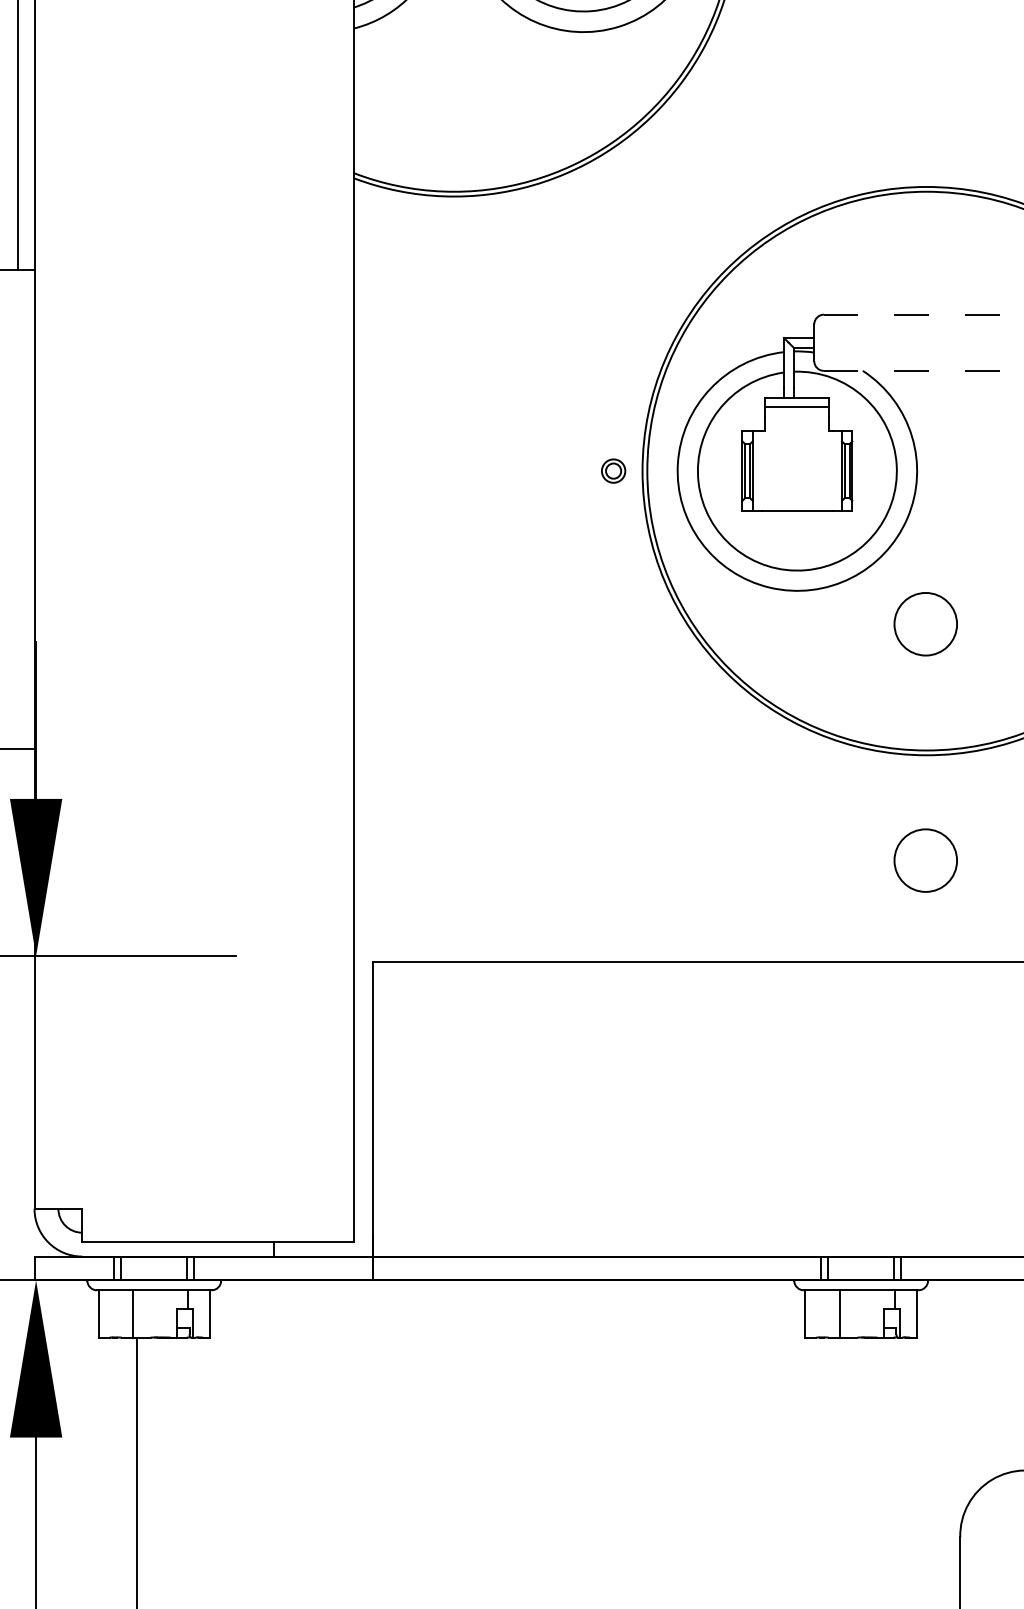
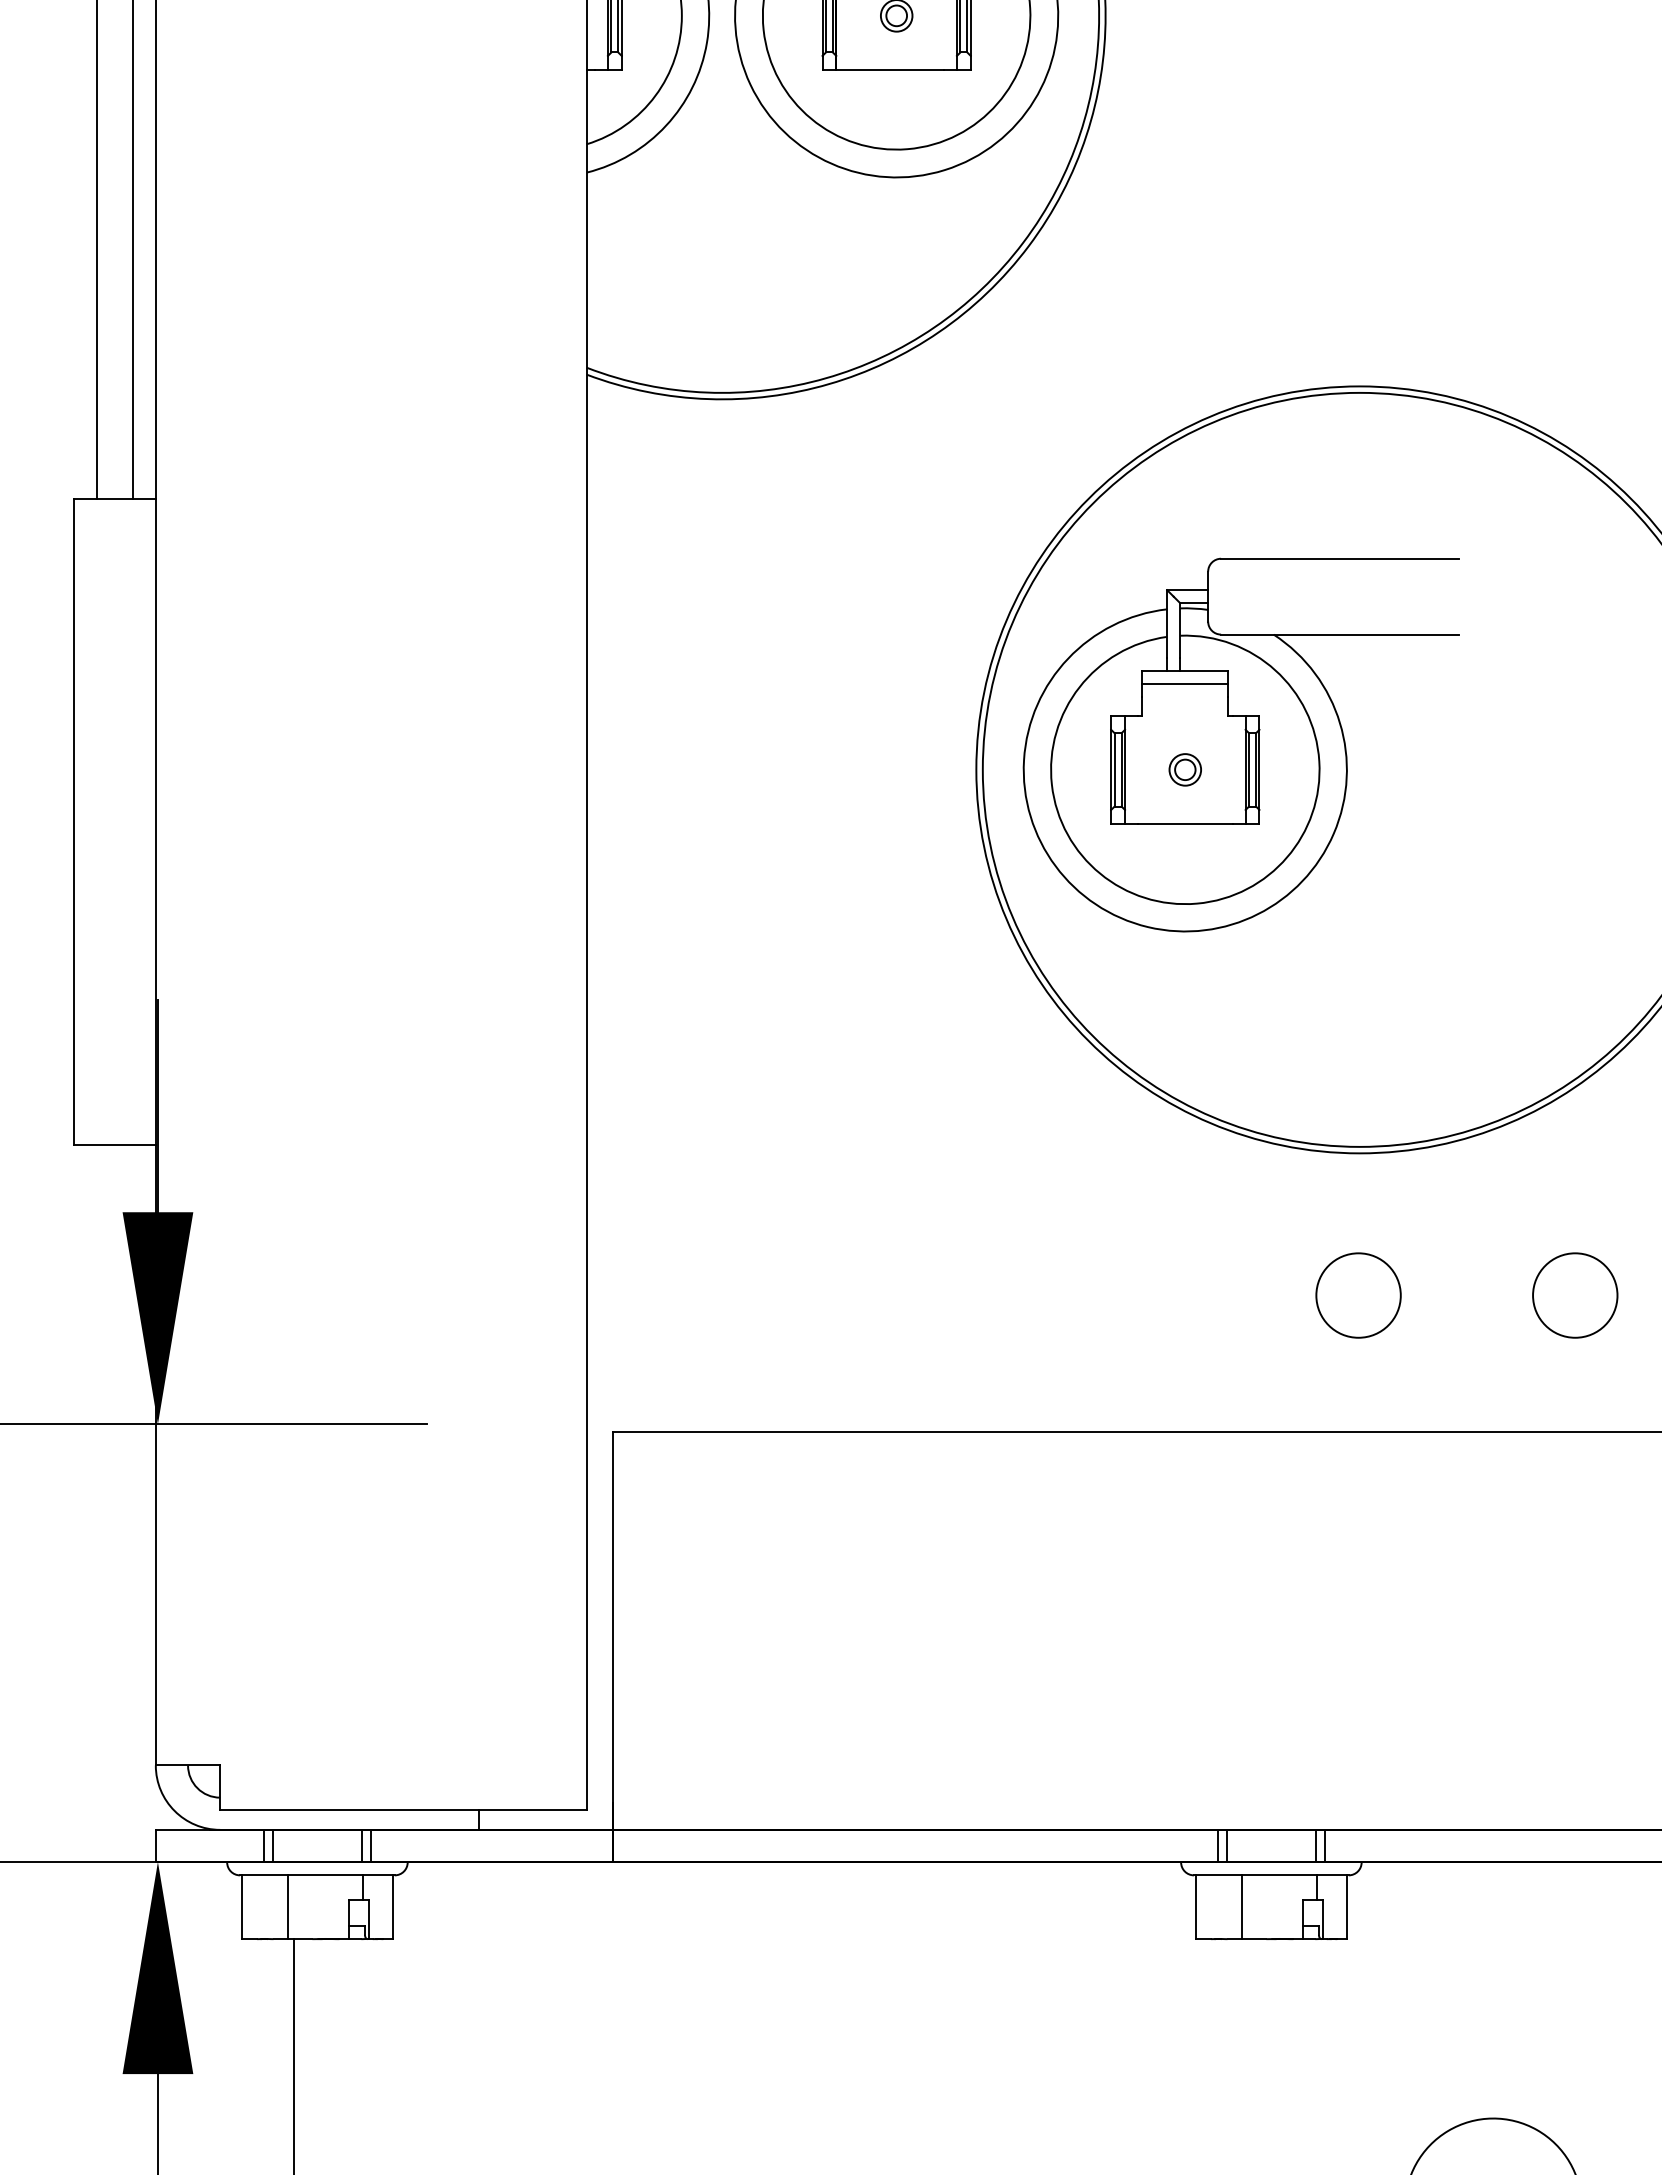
line: (912, 314) -> (1340, 558), dashed -> solid
line: (912, 370) -> (1340, 634), dashed -> solid
part: (613, 470) -> (1184, 769), moved
circle: (925, 624) -> (1358, 976), removed

